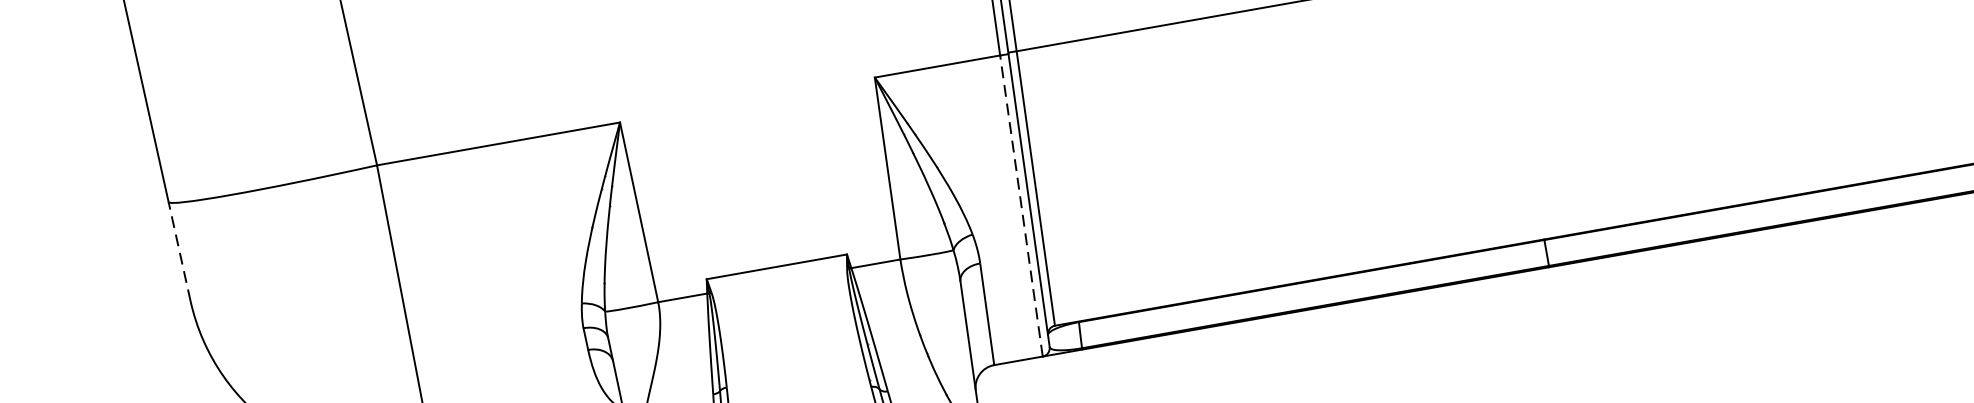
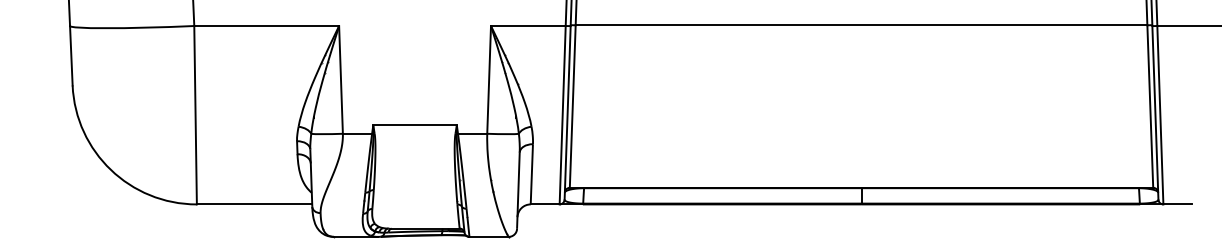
line: (1020, 204) -> (562, 114), dashed -> solid
line: (179, 251) -> (71, 55), dashed -> solid

